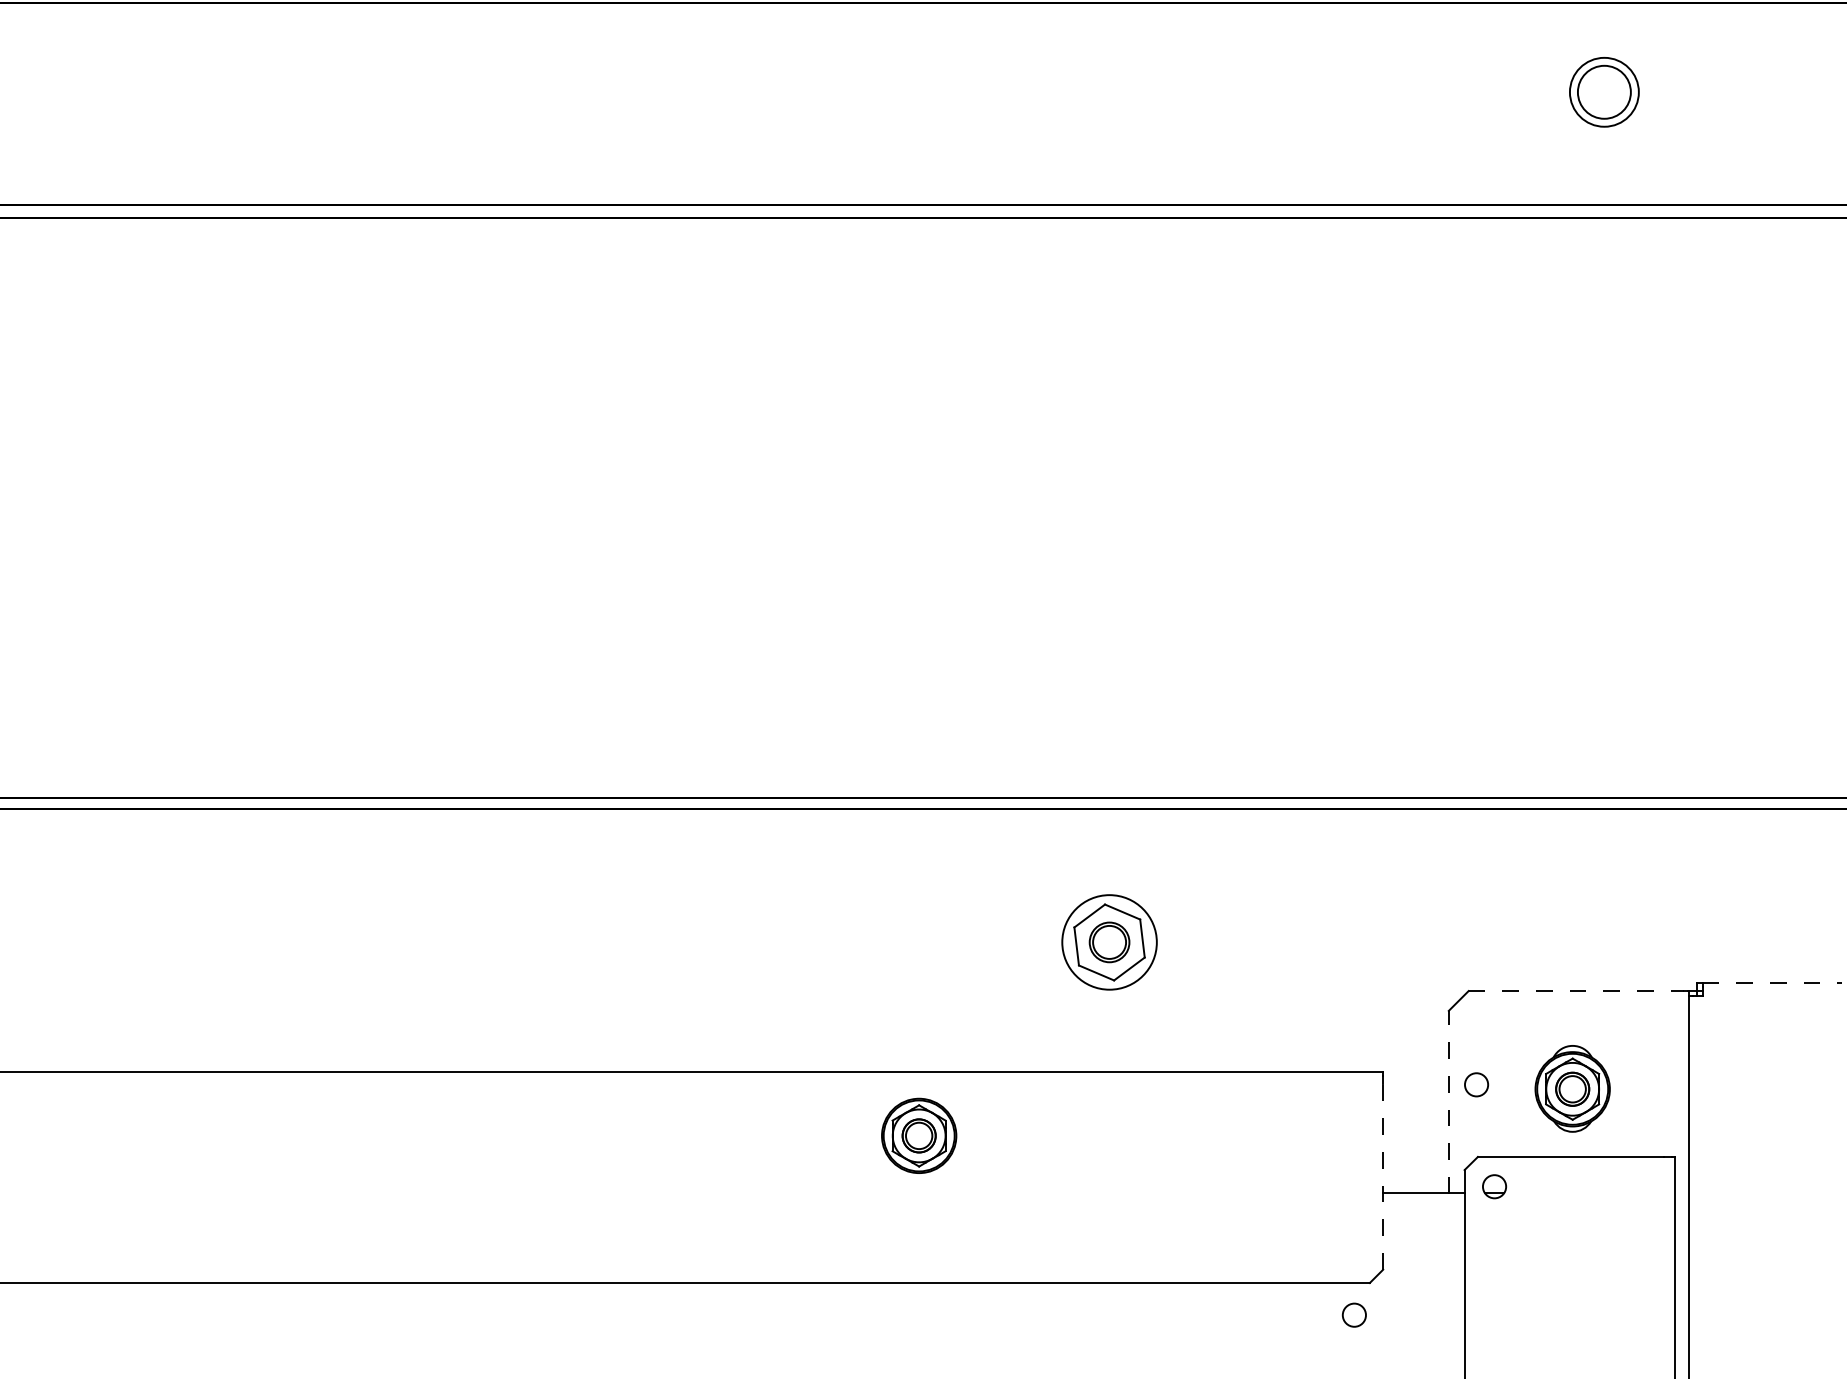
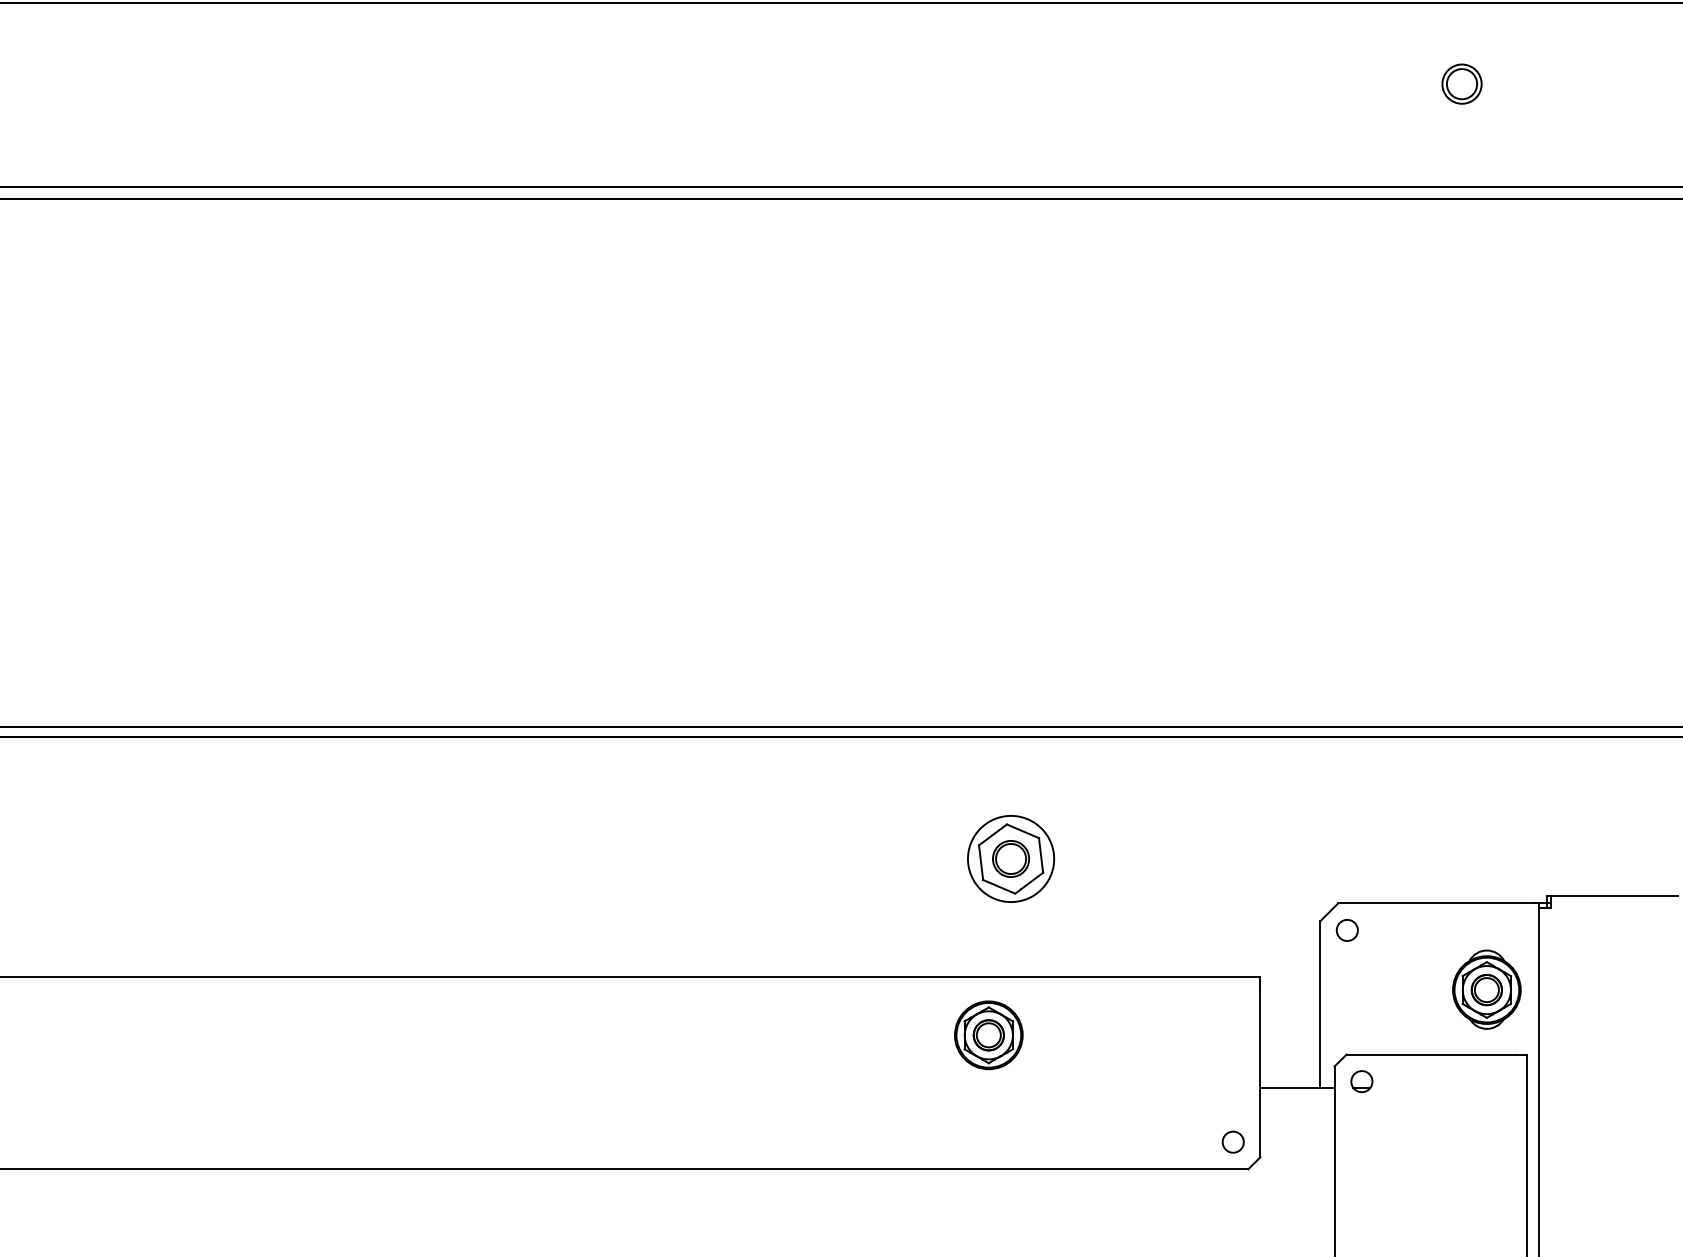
part: (1604, 91) -> (1462, 83), size x0.62
line: (1772, 982) -> (1615, 895), dashed -> solid
line: (1576, 991) -> (1436, 903), dashed -> solid
circle: (1476, 1084) -> (1347, 930), moved
part: (1572, 1088) -> (1486, 989), moved
line: (1448, 1101) -> (1319, 1003), dashed -> solid
part: (919, 1135) -> (989, 1034), moved
line: (1383, 1176) -> (1260, 1072), dashed -> solid
circle: (1353, 1314) -> (1232, 1141), moved

